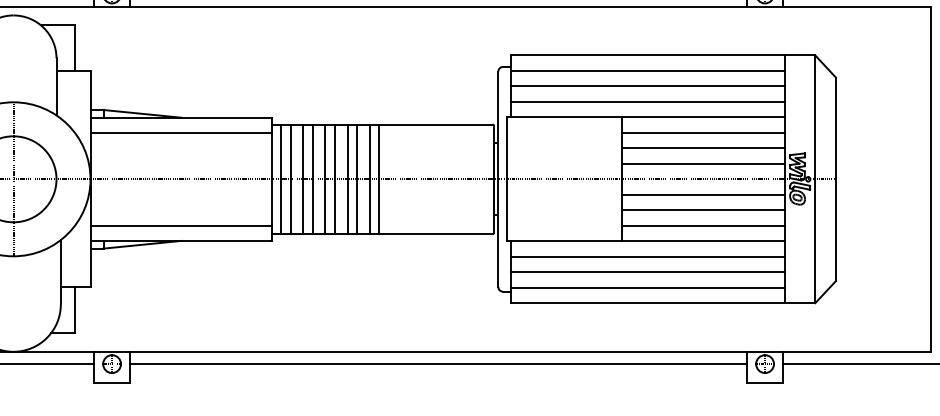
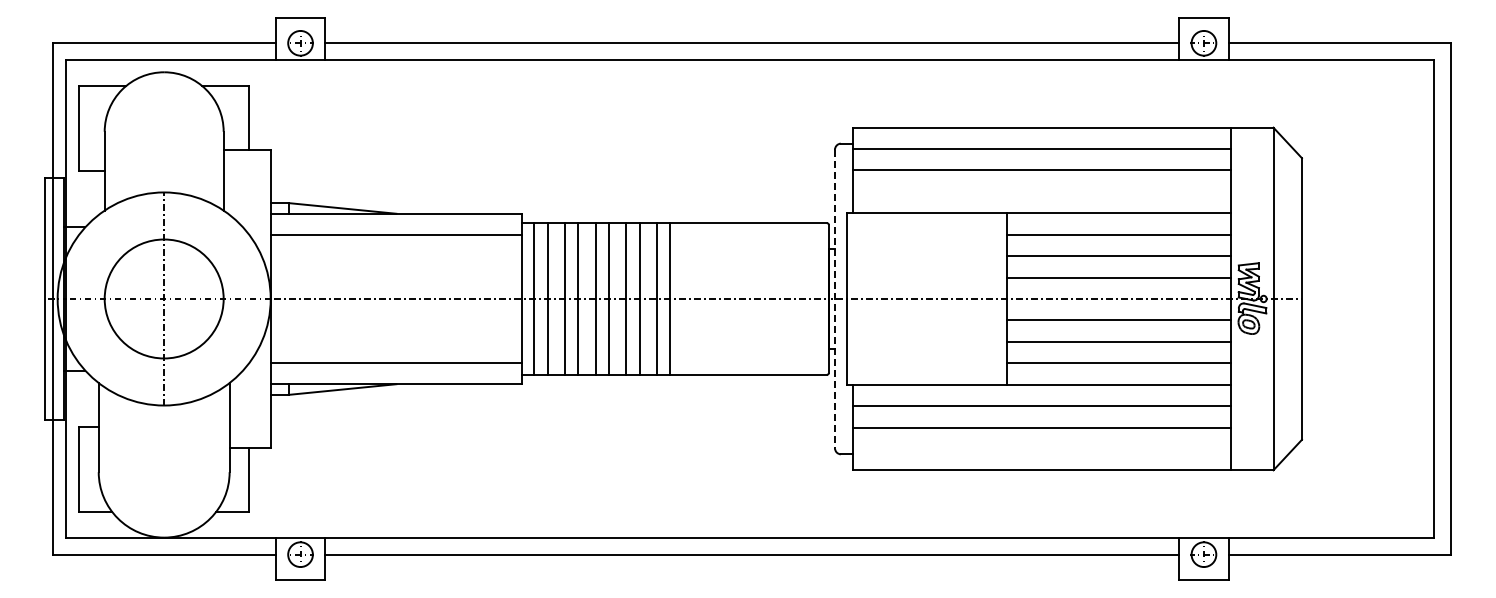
line: (647, 101) -> (1041, 191), removed
line: (498, 179) -> (834, 299), solid -> dashed
line: (647, 287) -> (1041, 448), removed

